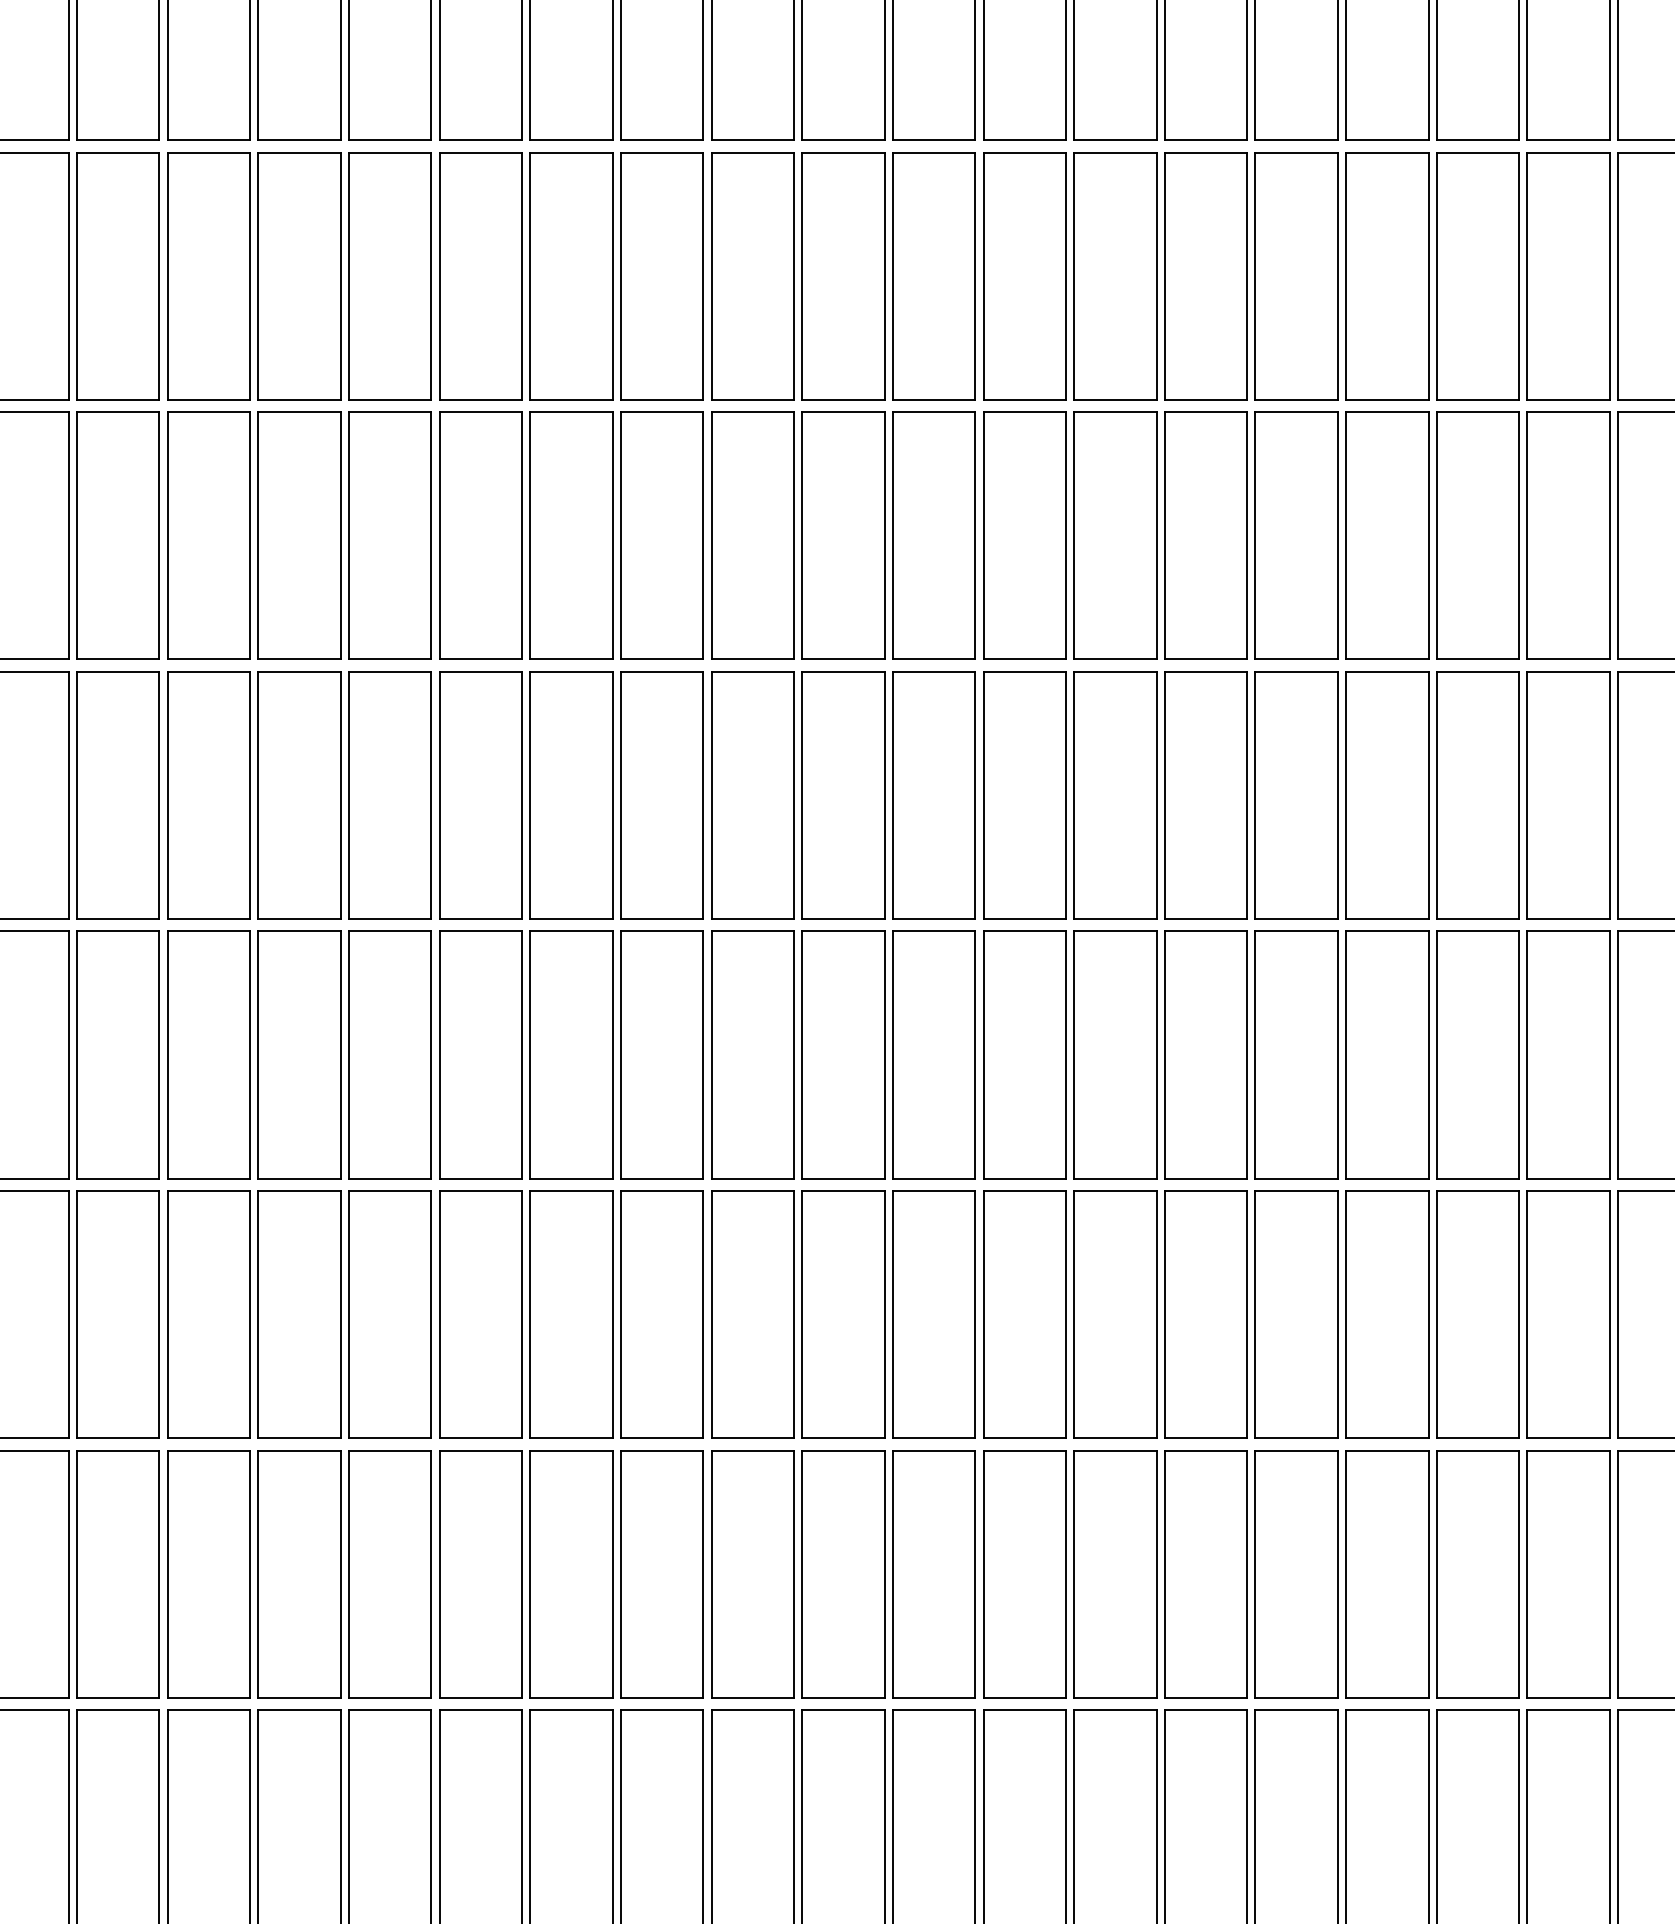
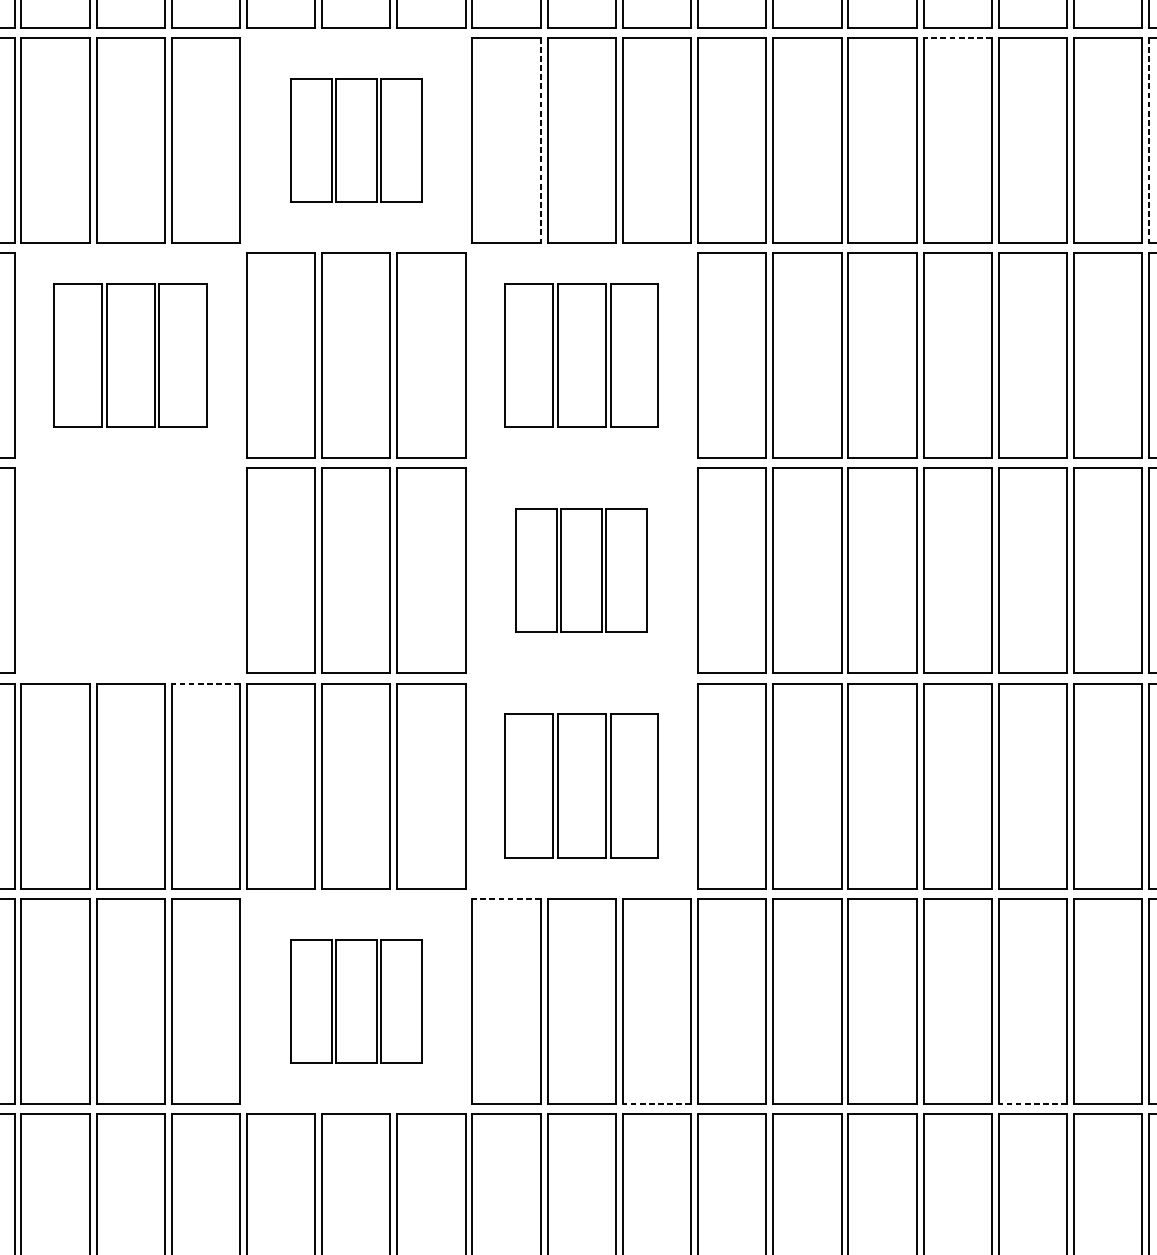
line: (1296, 412) -> (957, 38), solid -> dashed
part: (571, 535) -> (356, 140), size x0.6
line: (793, 535) -> (540, 140), solid -> dashed
line: (1527, 535) -> (1149, 140), solid -> dashed
part: (299, 795) -> (130, 355), size x0.7
part: (843, 795) -> (581, 355), size x0.7
part: (299, 1054) -> (130, 570), removed
part: (843, 1054) -> (581, 570), size x0.6
line: (389, 1190) -> (205, 683), solid -> dashed
part: (843, 1314) -> (581, 786), size x0.7
line: (752, 1450) -> (506, 898), solid -> dashed
part: (571, 1574) -> (356, 1001), size x0.6
line: (933, 1697) -> (656, 1103), solid -> dashed
line: (1386, 1697) -> (1032, 1103), solid -> dashed

